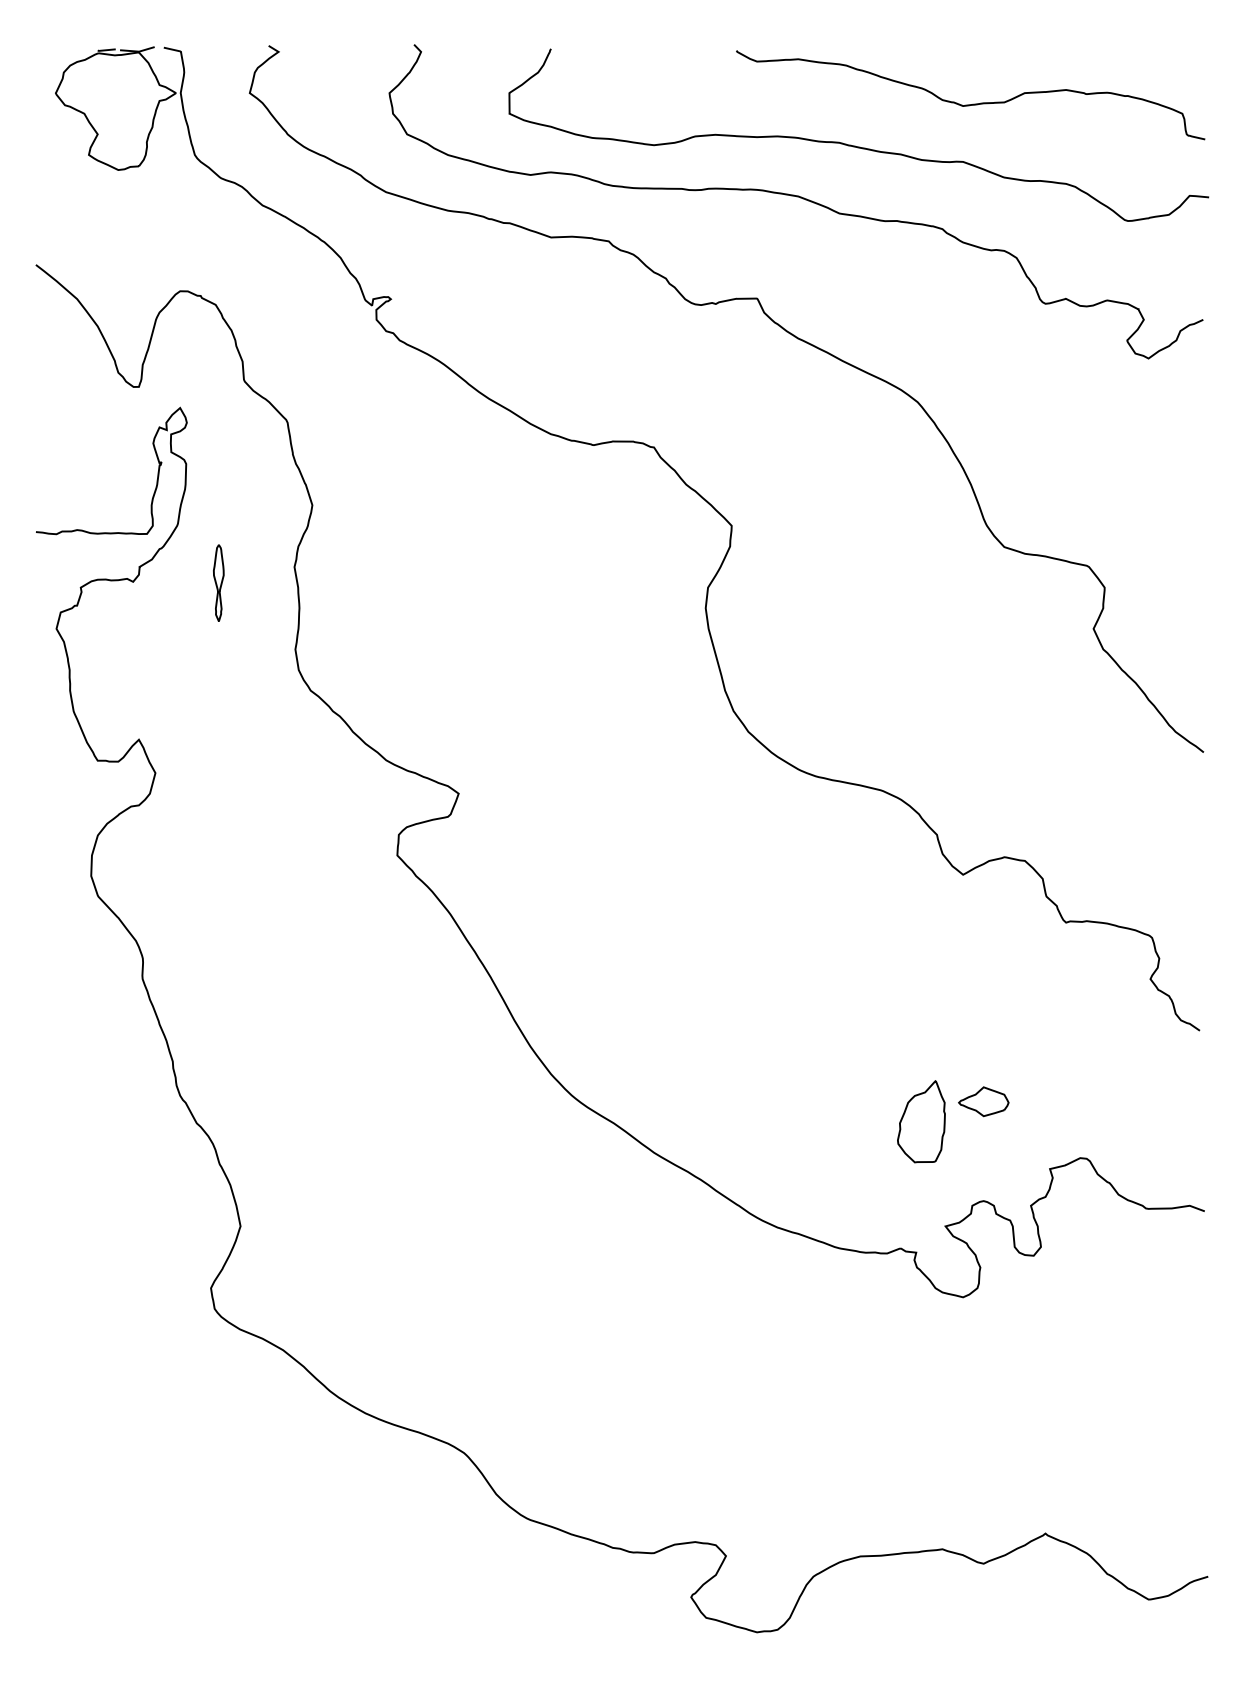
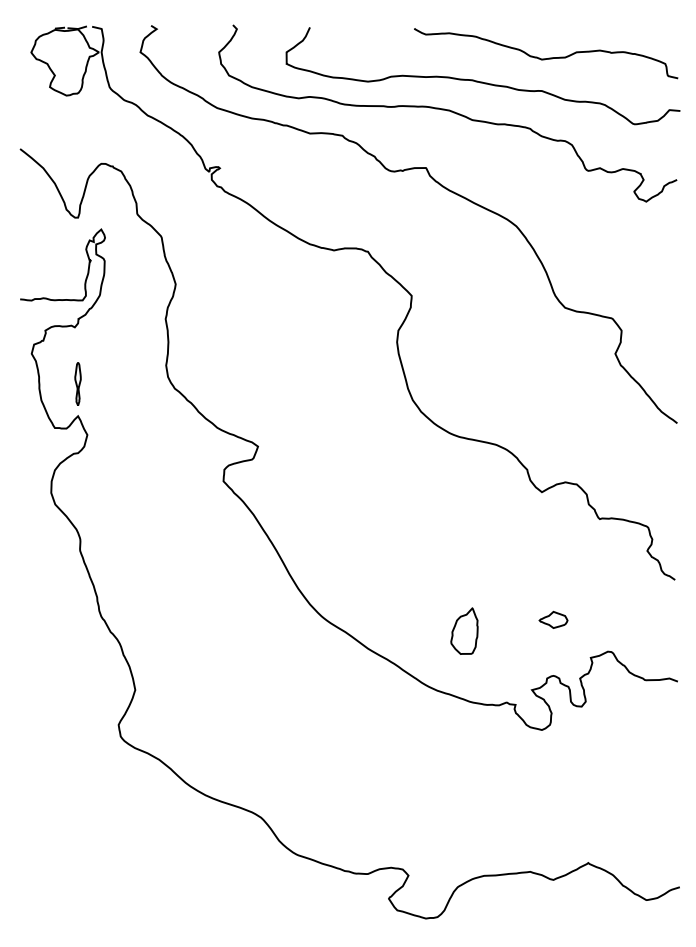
part: (217, 582) -> (77, 383), moved
part: (921, 1120) -> (464, 630), moved

